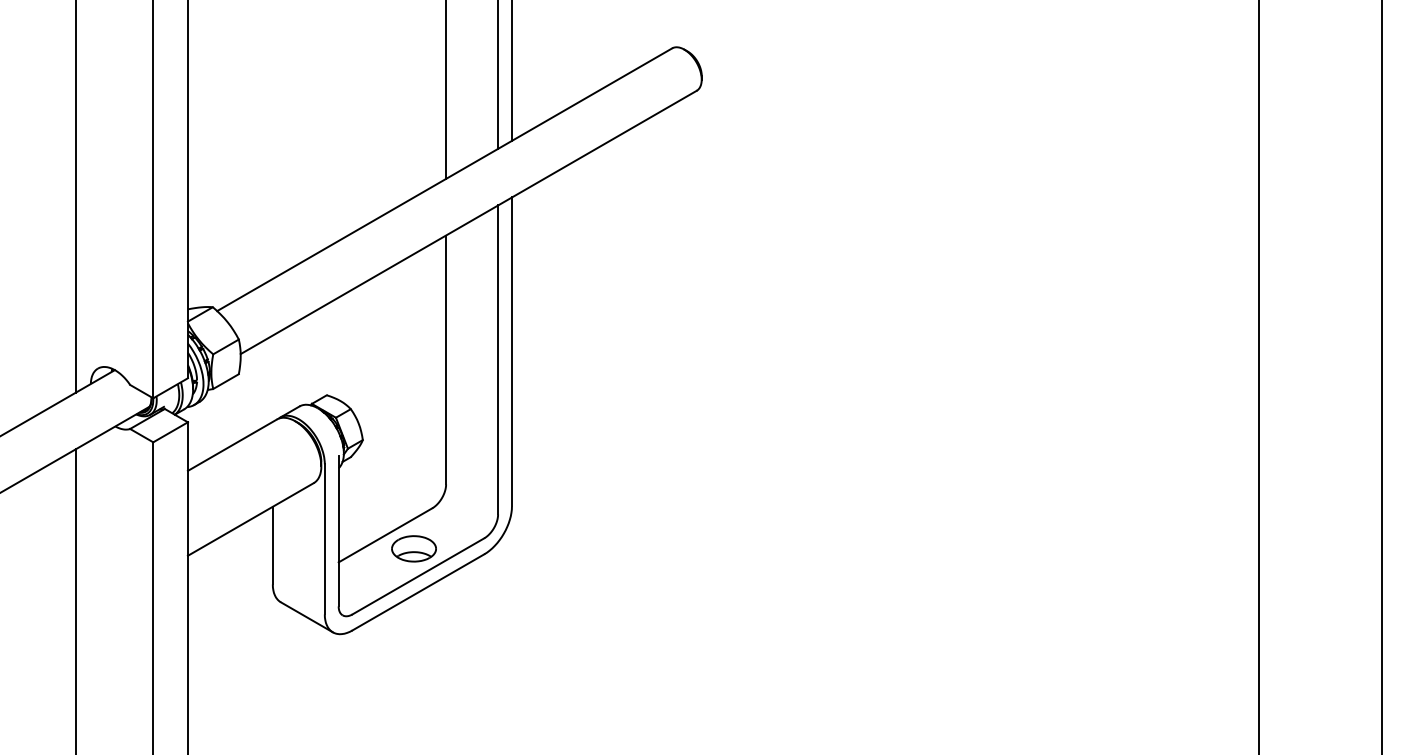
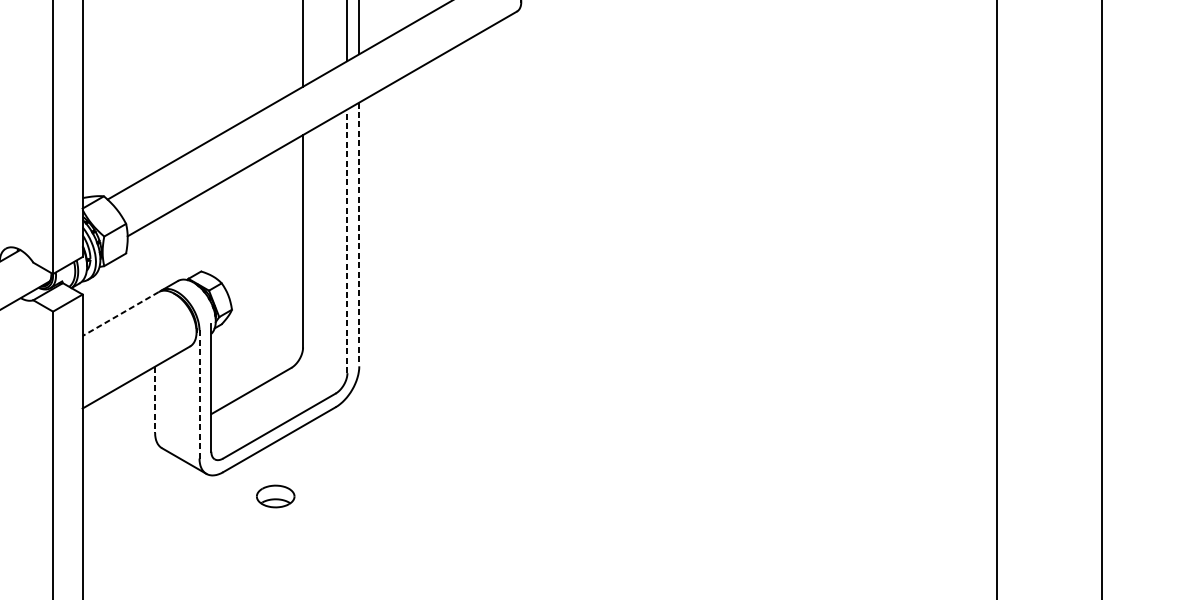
line: (511, 352) -> (358, 234), solid -> dashed
line: (498, 359) -> (347, 240), solid -> dashed
line: (232, 445) -> (120, 314), solid -> dashed
line: (324, 538) -> (199, 393), solid -> dashed
line: (272, 545) -> (154, 399), solid -> dashed
part: (413, 548) -> (275, 496), moved

